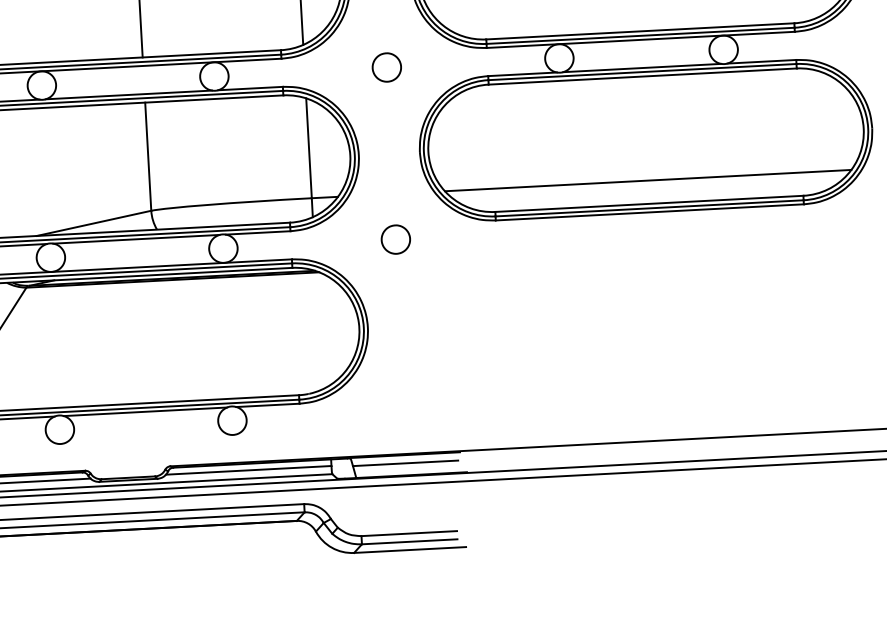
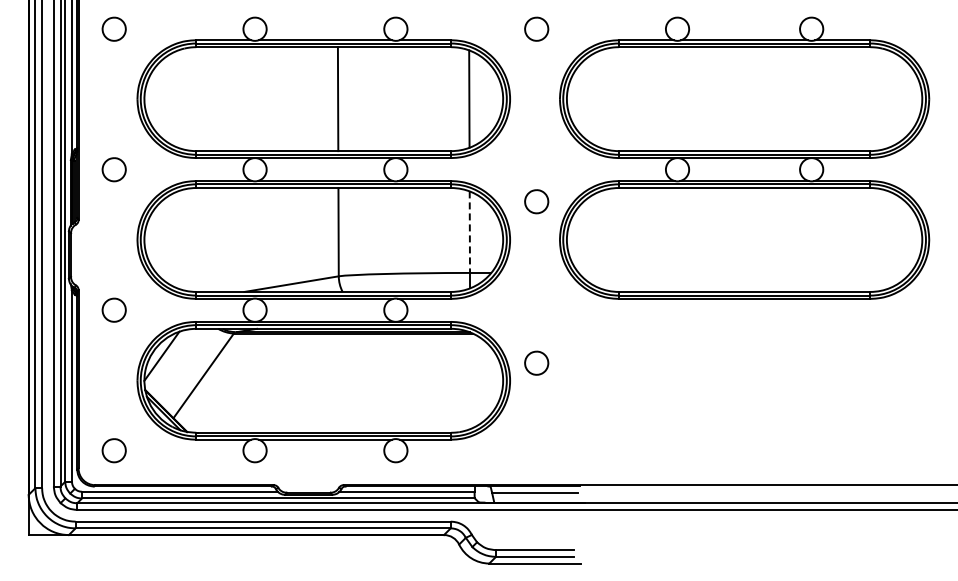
part: (386, 67) -> (536, 201), moved
line: (308, 148) -> (469, 232), solid -> dashed
line: (648, 180) -> (744, 272), removed
part: (395, 238) -> (536, 362), moved

